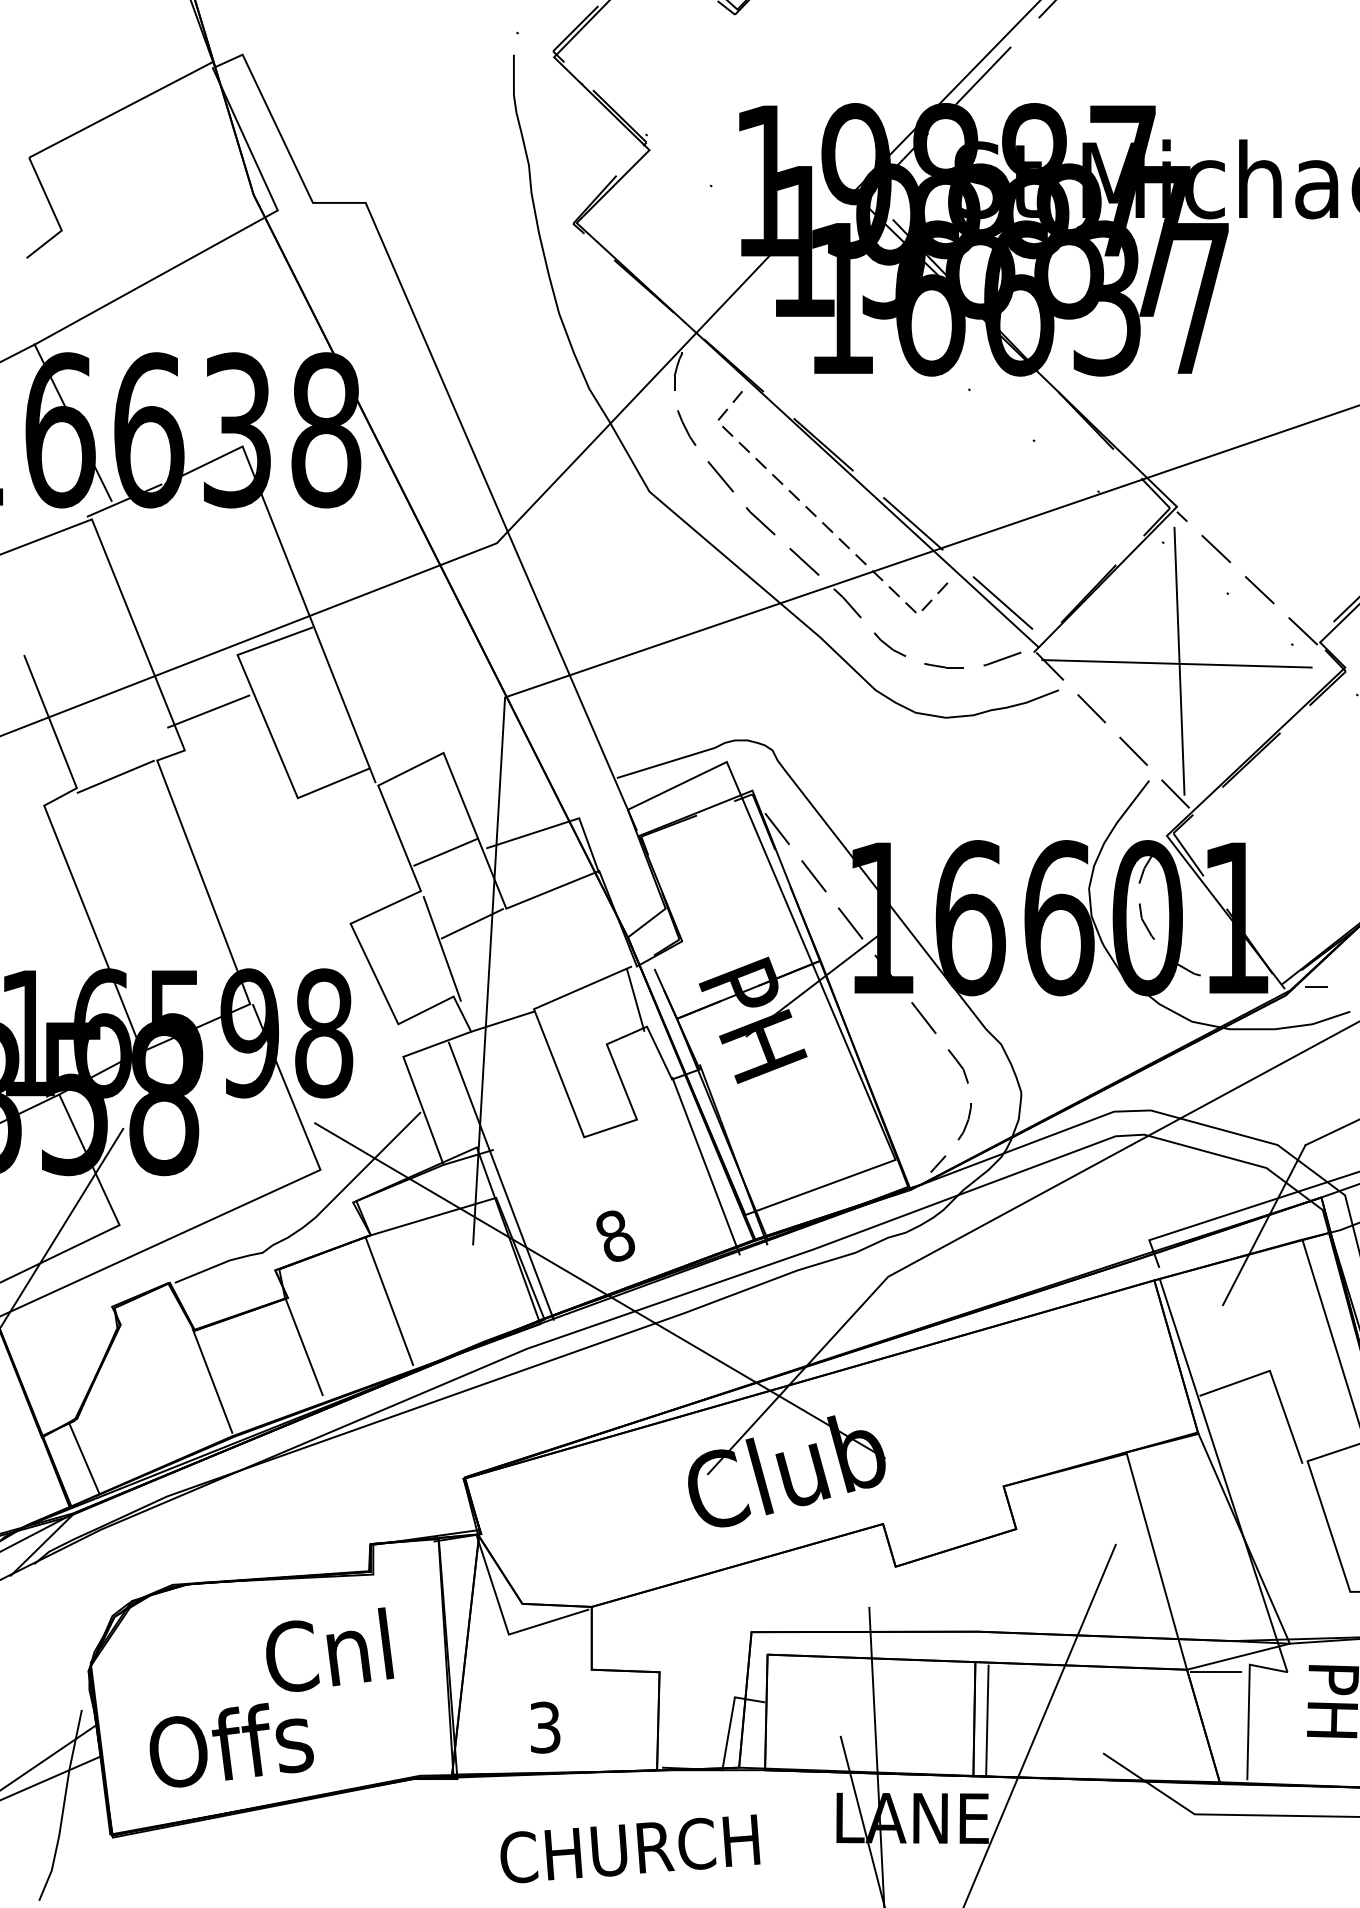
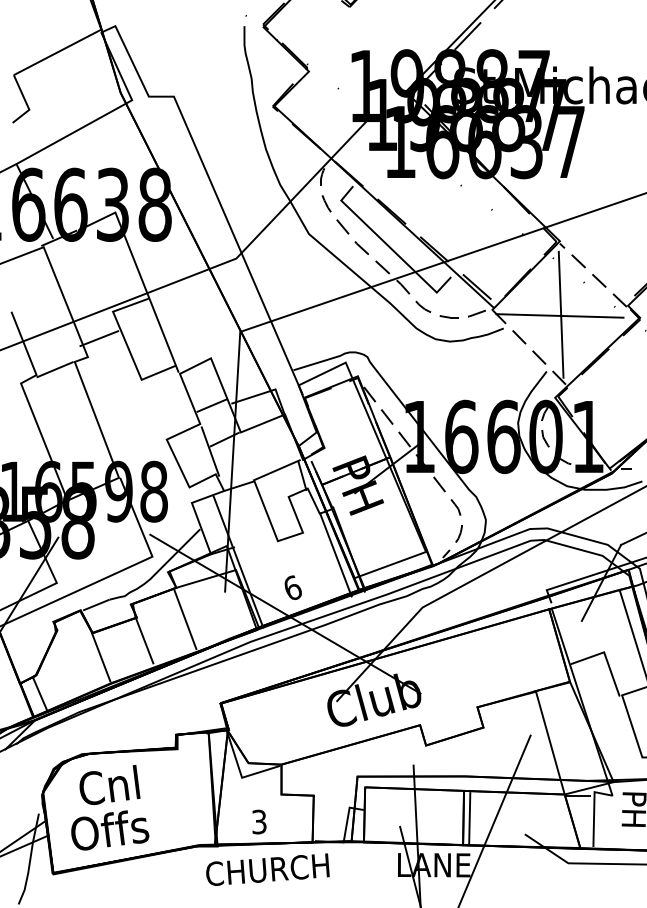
line: (820, 519) -> (390, 247), dashed -> solid
text: (614, 1234) -> (292, 587), 8 -> 6
text: (328, 1648) -> (109, 784), moved
text: (629, 1848) -> (267, 869), moved

